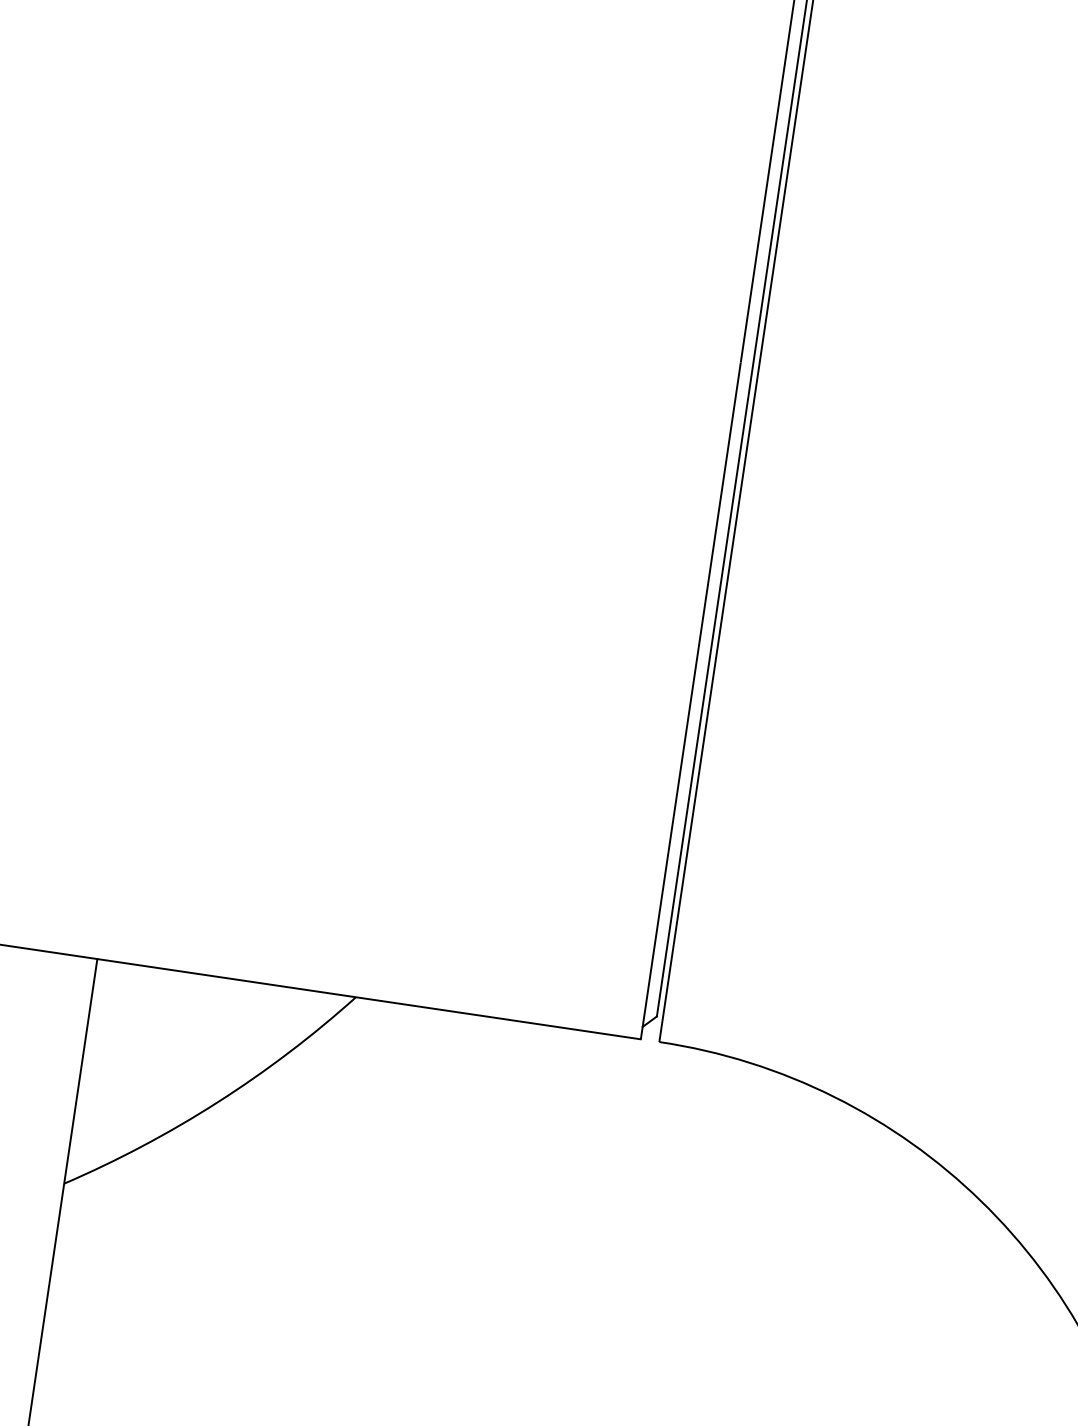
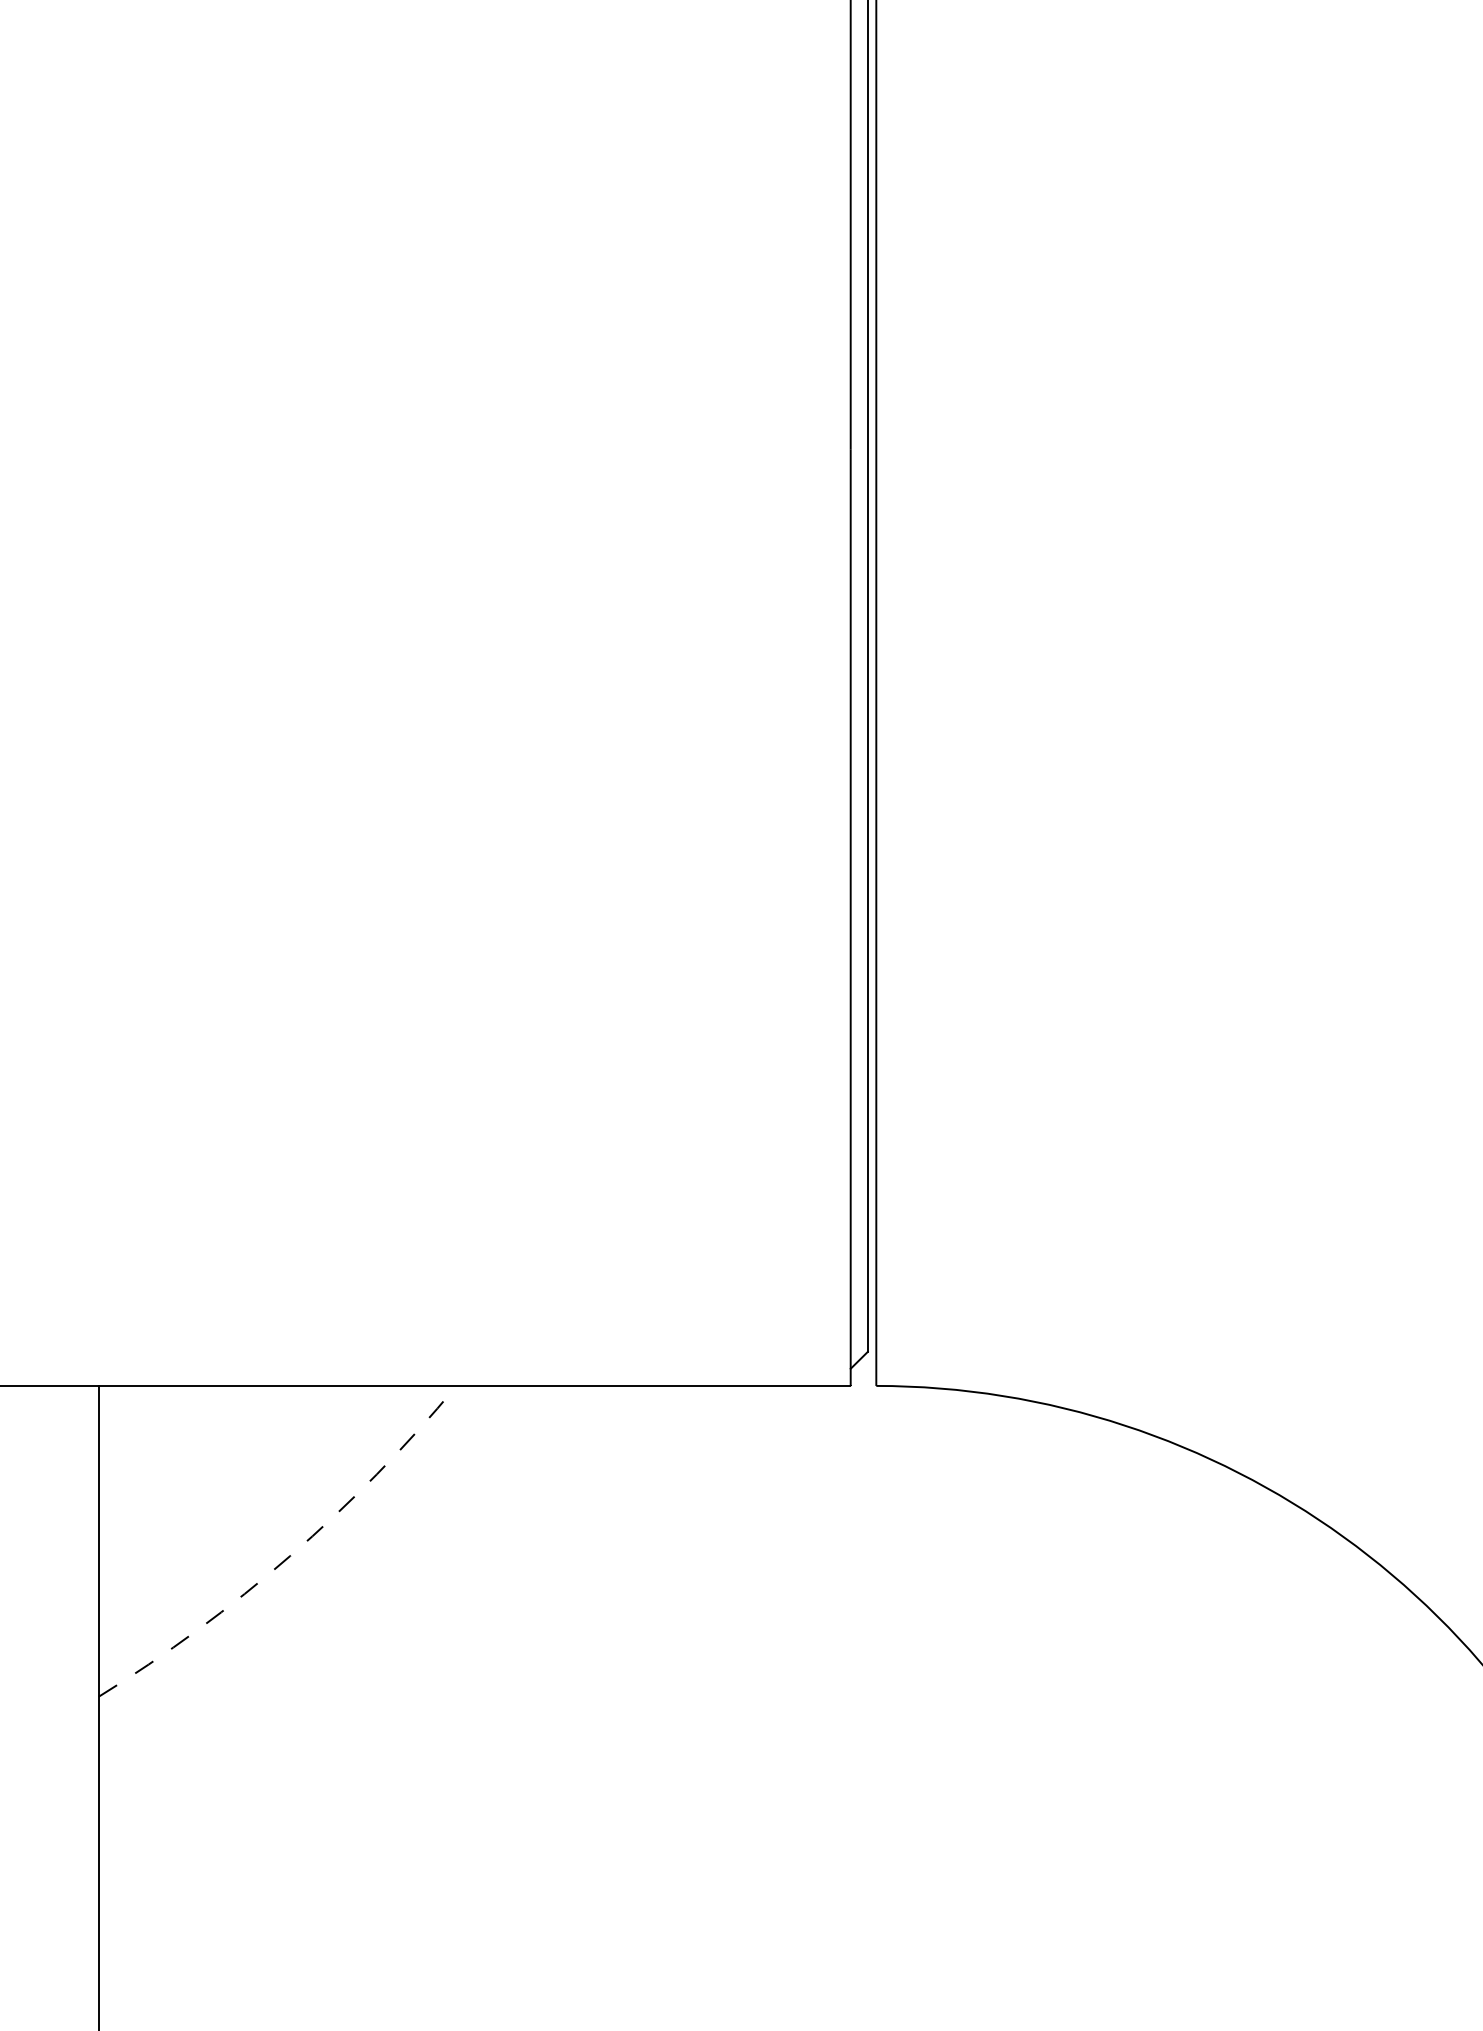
arc: (217, 1102) -> (290, 1555), solid -> dashed

